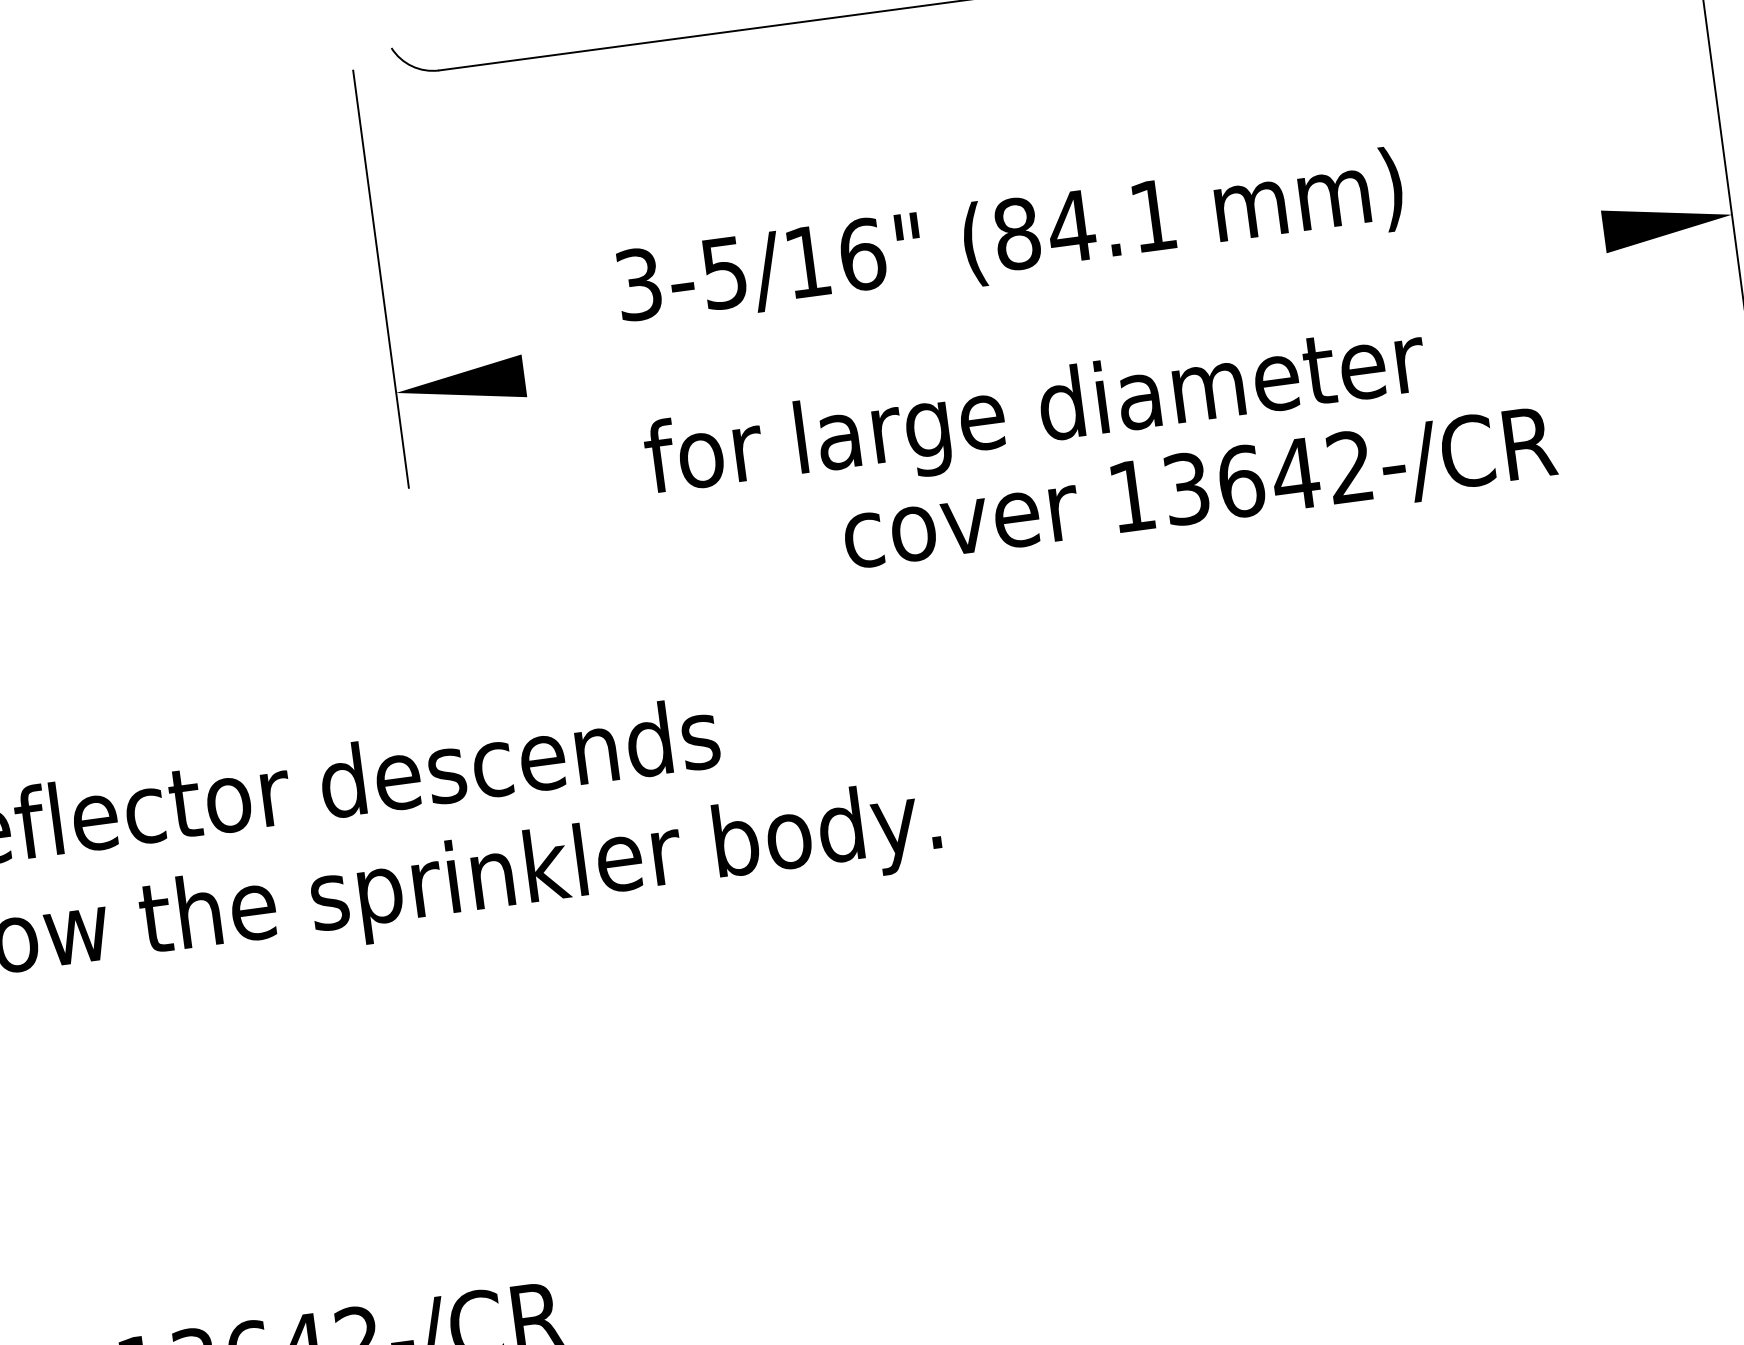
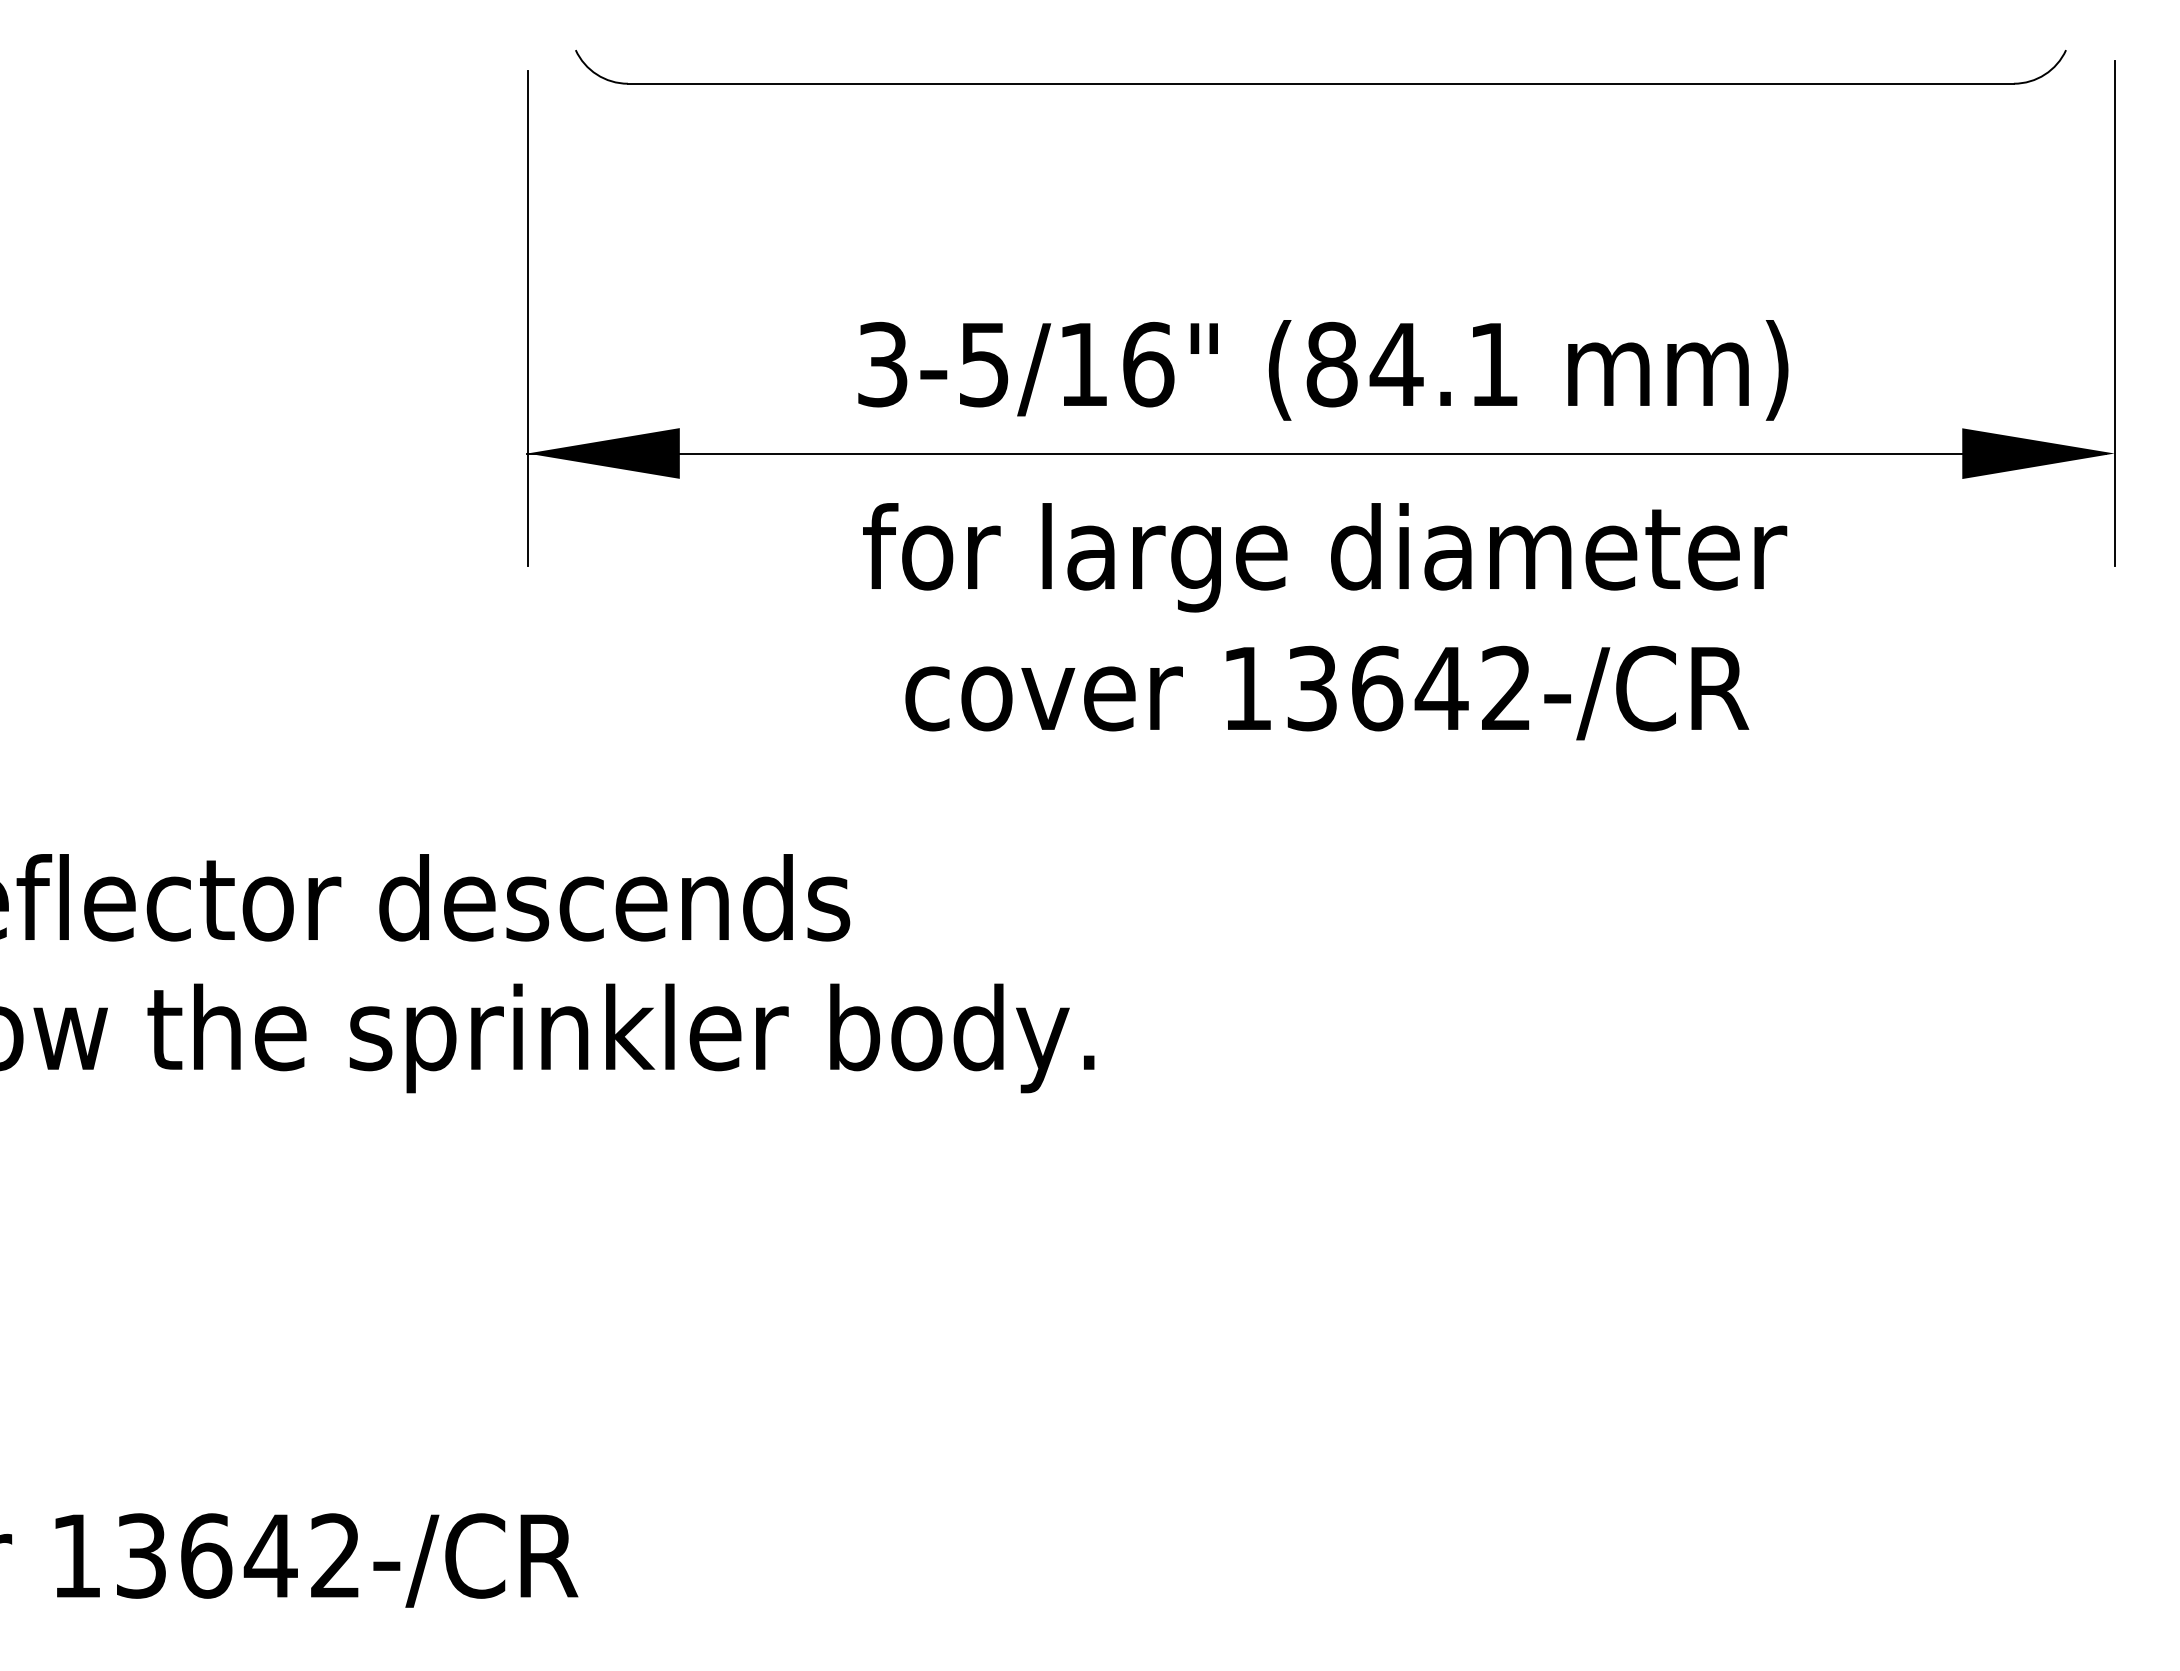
text: (1010, 239) -> (1323, 370), moved
line: (1060, 304) -> (1316, 453), added
text: (1036, 415) -> (1325, 557), moved
text: (1199, 490) -> (1327, 692), moved

